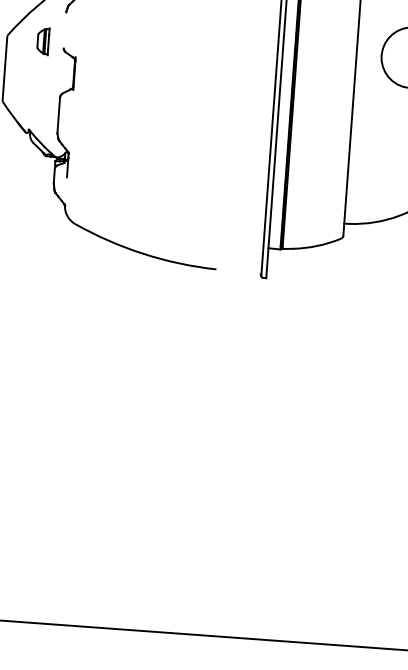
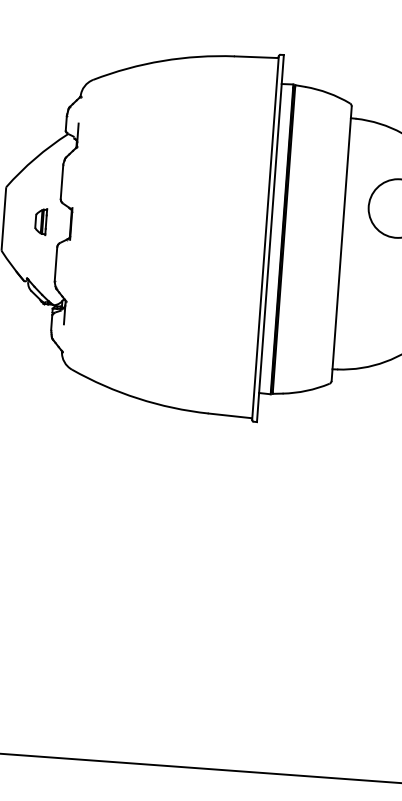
line: (64, 29) -> (61, 181), added
part: (43, 42) -> (41, 222), moved
line: (237, 271) -> (229, 415), added

